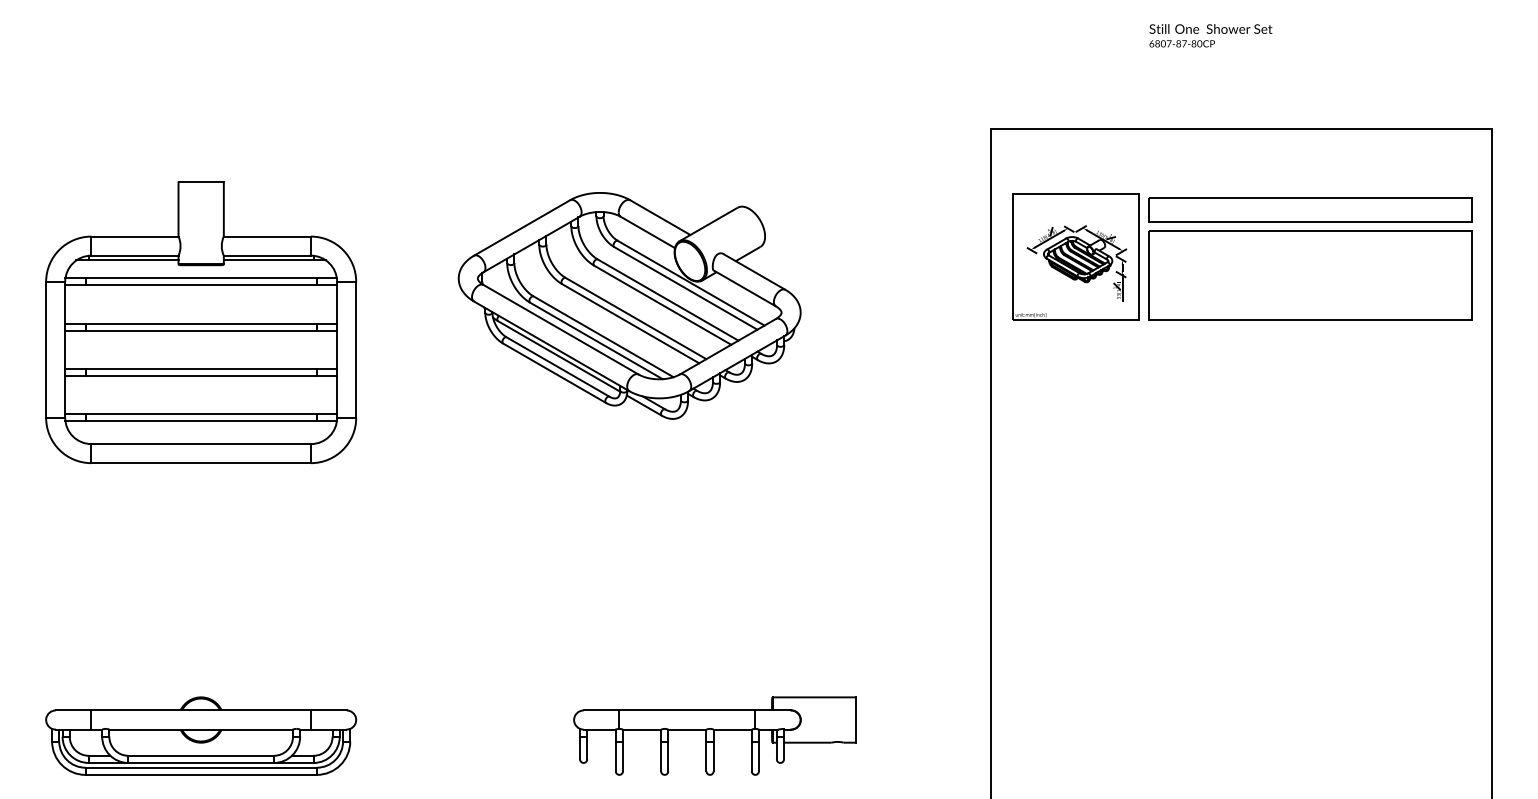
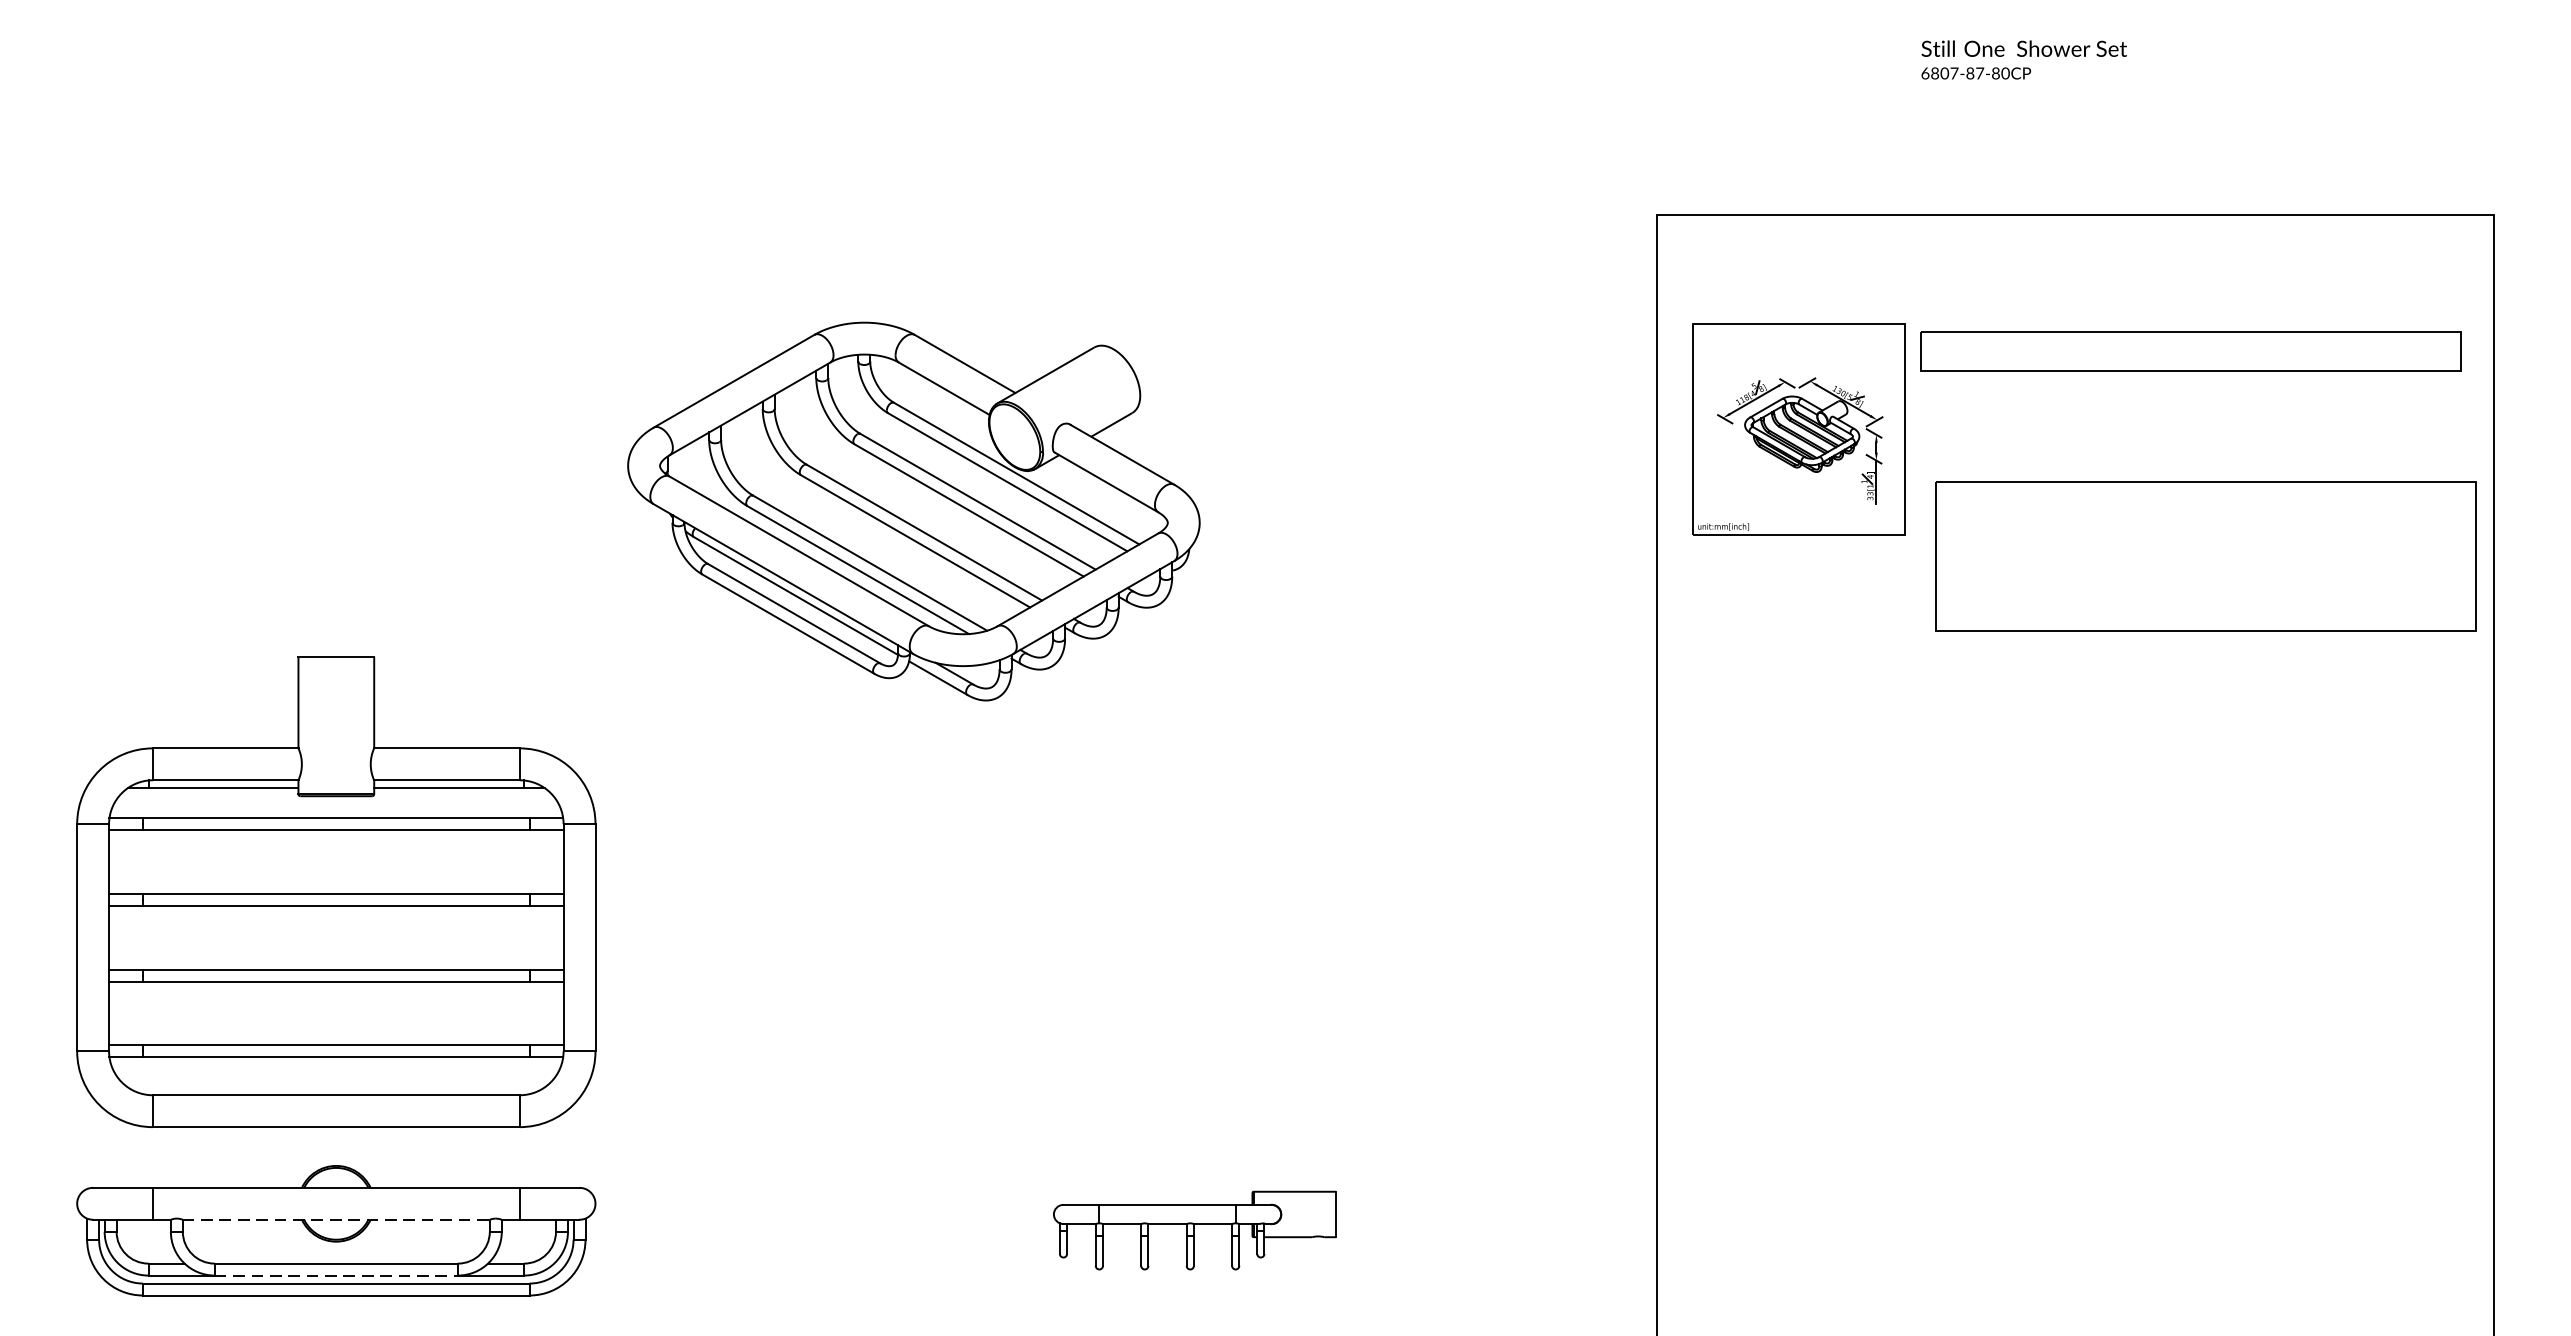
part: (1310, 275) -> (2205, 556), moved
part: (629, 305) -> (913, 510), moved
part: (201, 322) -> (336, 891), moved
line: (201, 729) -> (336, 1219), solid -> dashed
part: (714, 735) -> (1194, 1229), size x0.6
line: (201, 762) -> (336, 1274), solid -> dashed

